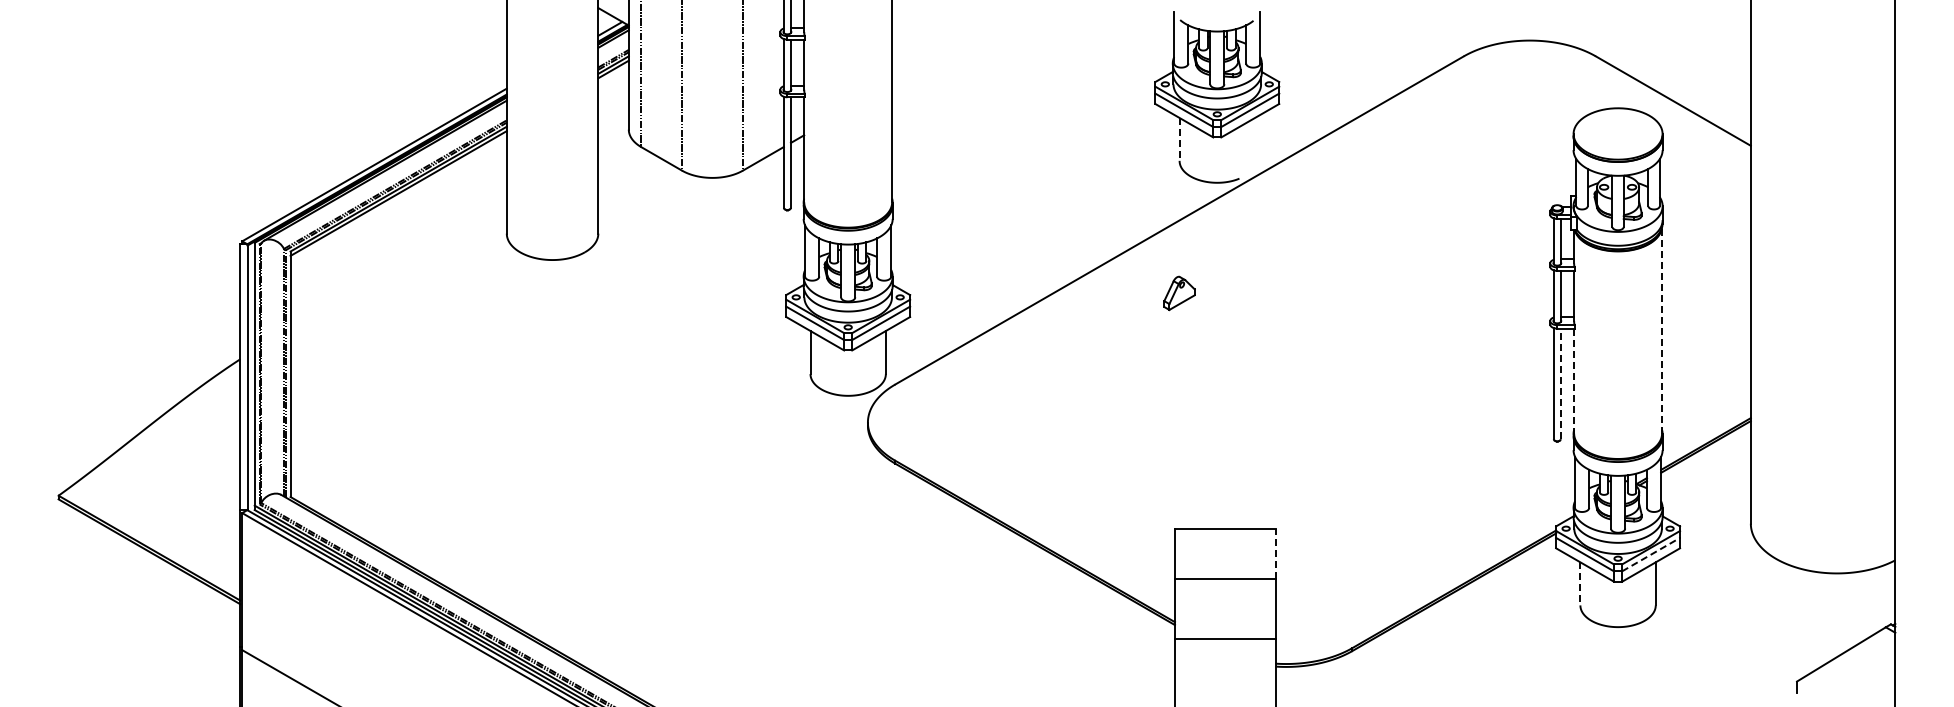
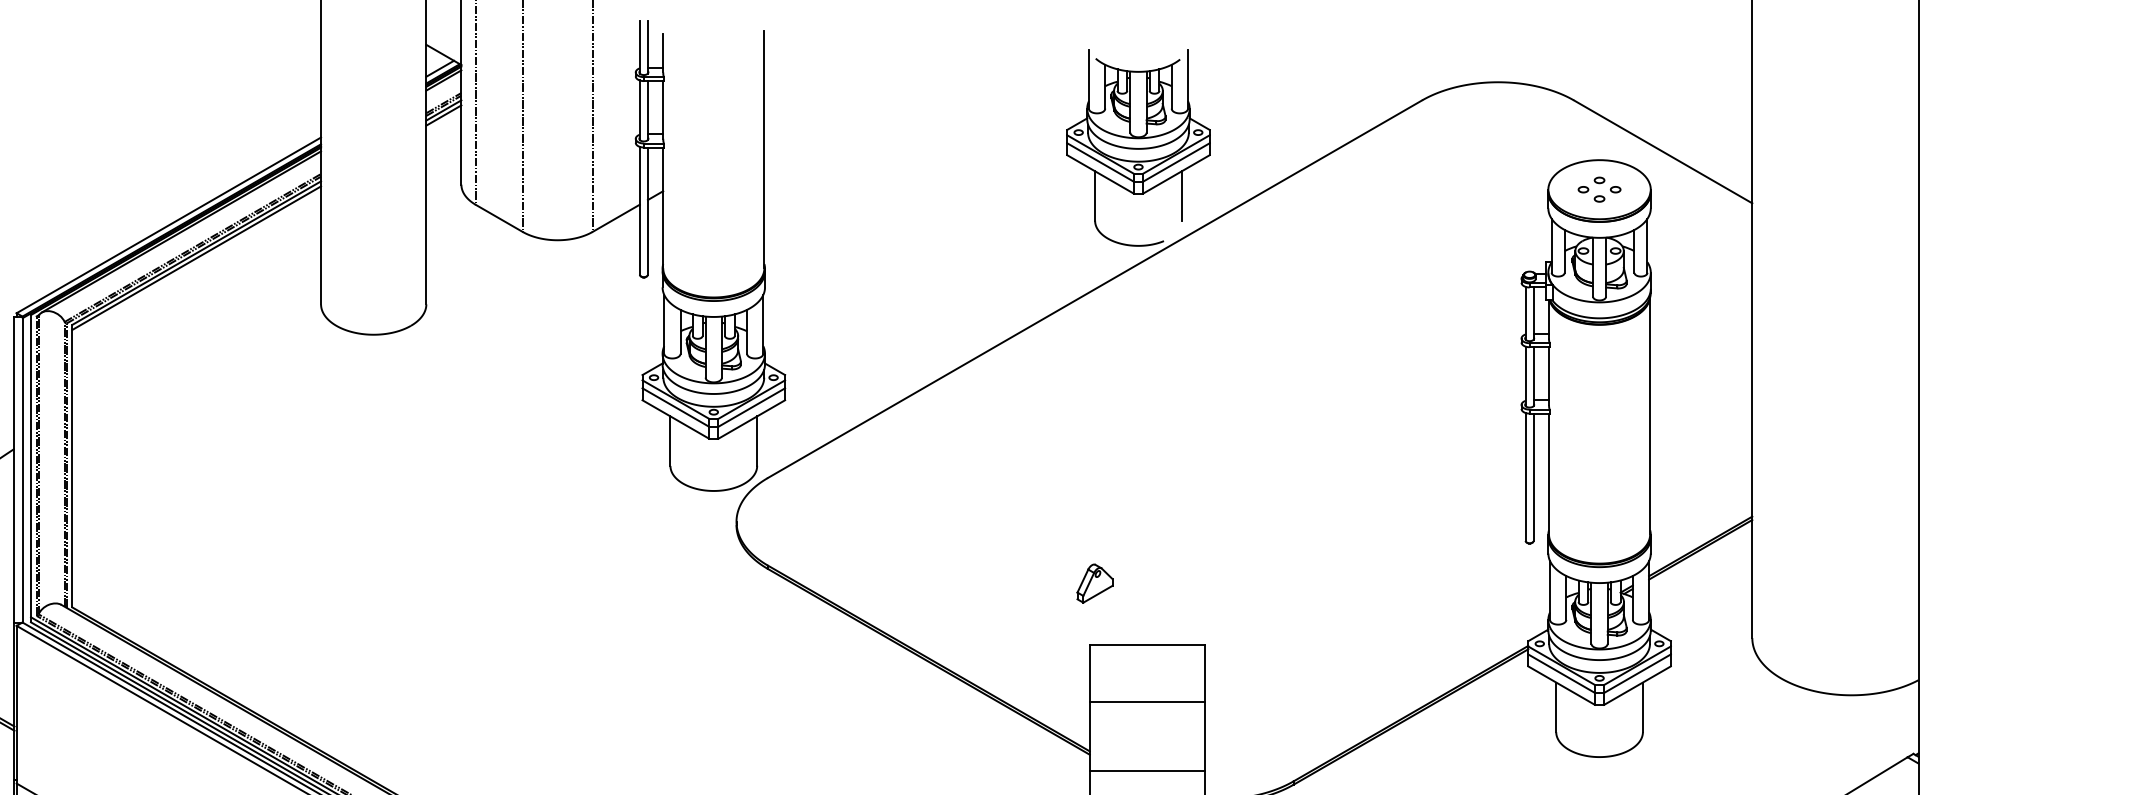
part: (1618, 133) -> (1600, 189), added
line: (1179, 139) -> (1094, 196), dashed -> solid
line: (1254, 139) -> (1181, 196), added
part: (1179, 293) -> (1094, 583), moved
line: (1662, 330) -> (1650, 415), dashed -> solid
line: (1574, 381) -> (1549, 474), dashed -> solid
line: (1560, 383) -> (1533, 476), dashed -> solid
line: (1275, 554) -> (1205, 673), dashed -> solid
line: (1651, 554) -> (1638, 673), dashed -> solid
line: (1580, 583) -> (1556, 706), dashed -> solid

